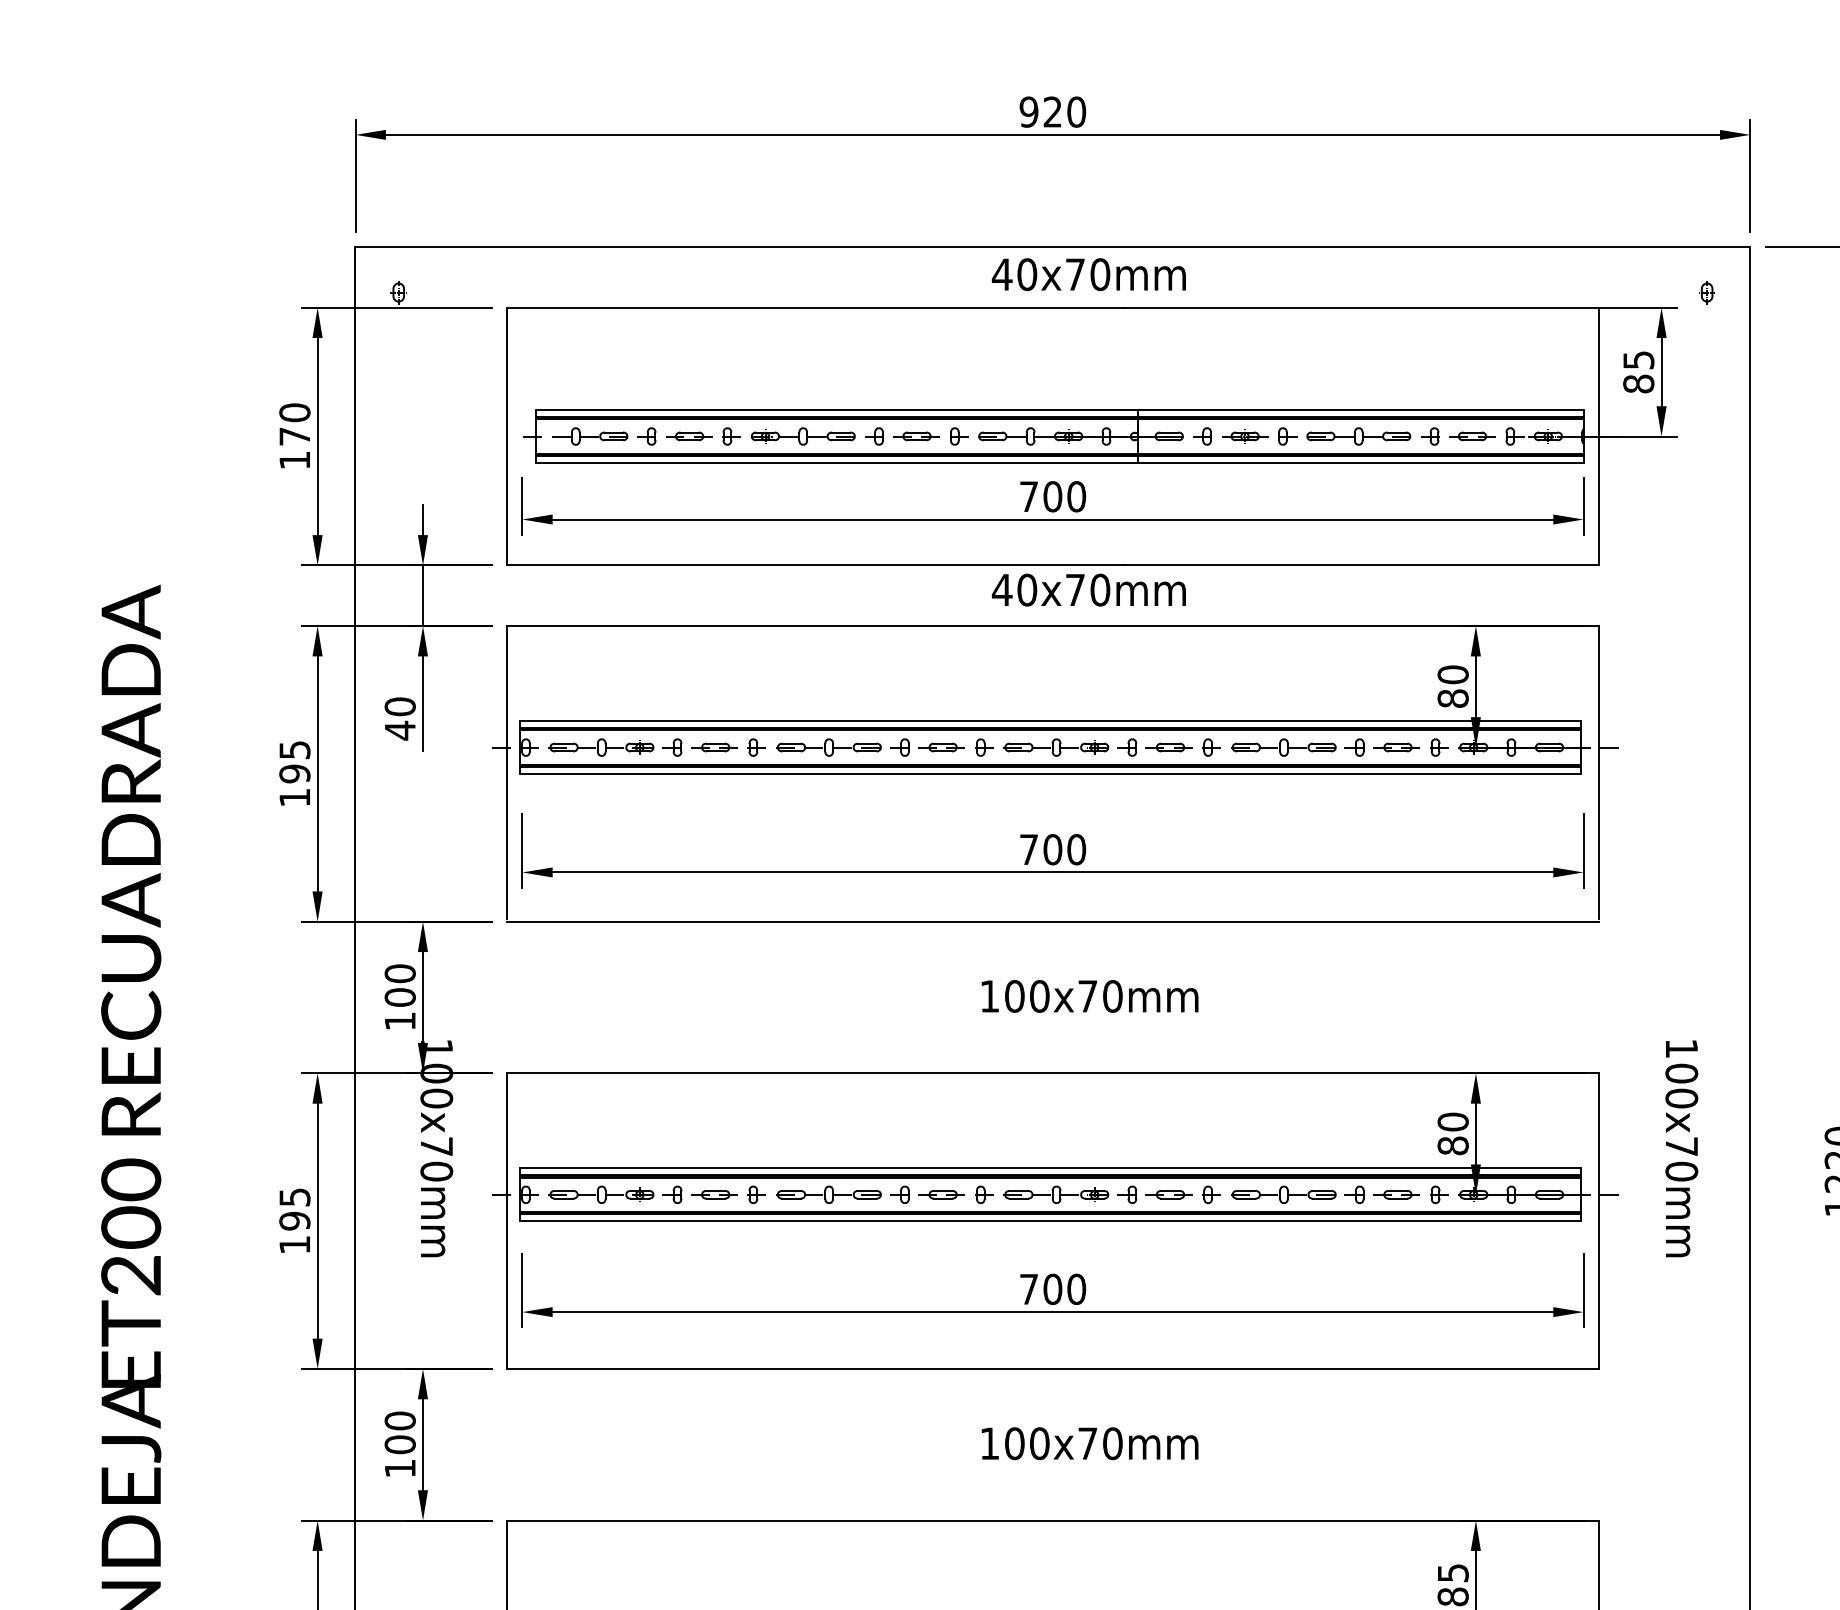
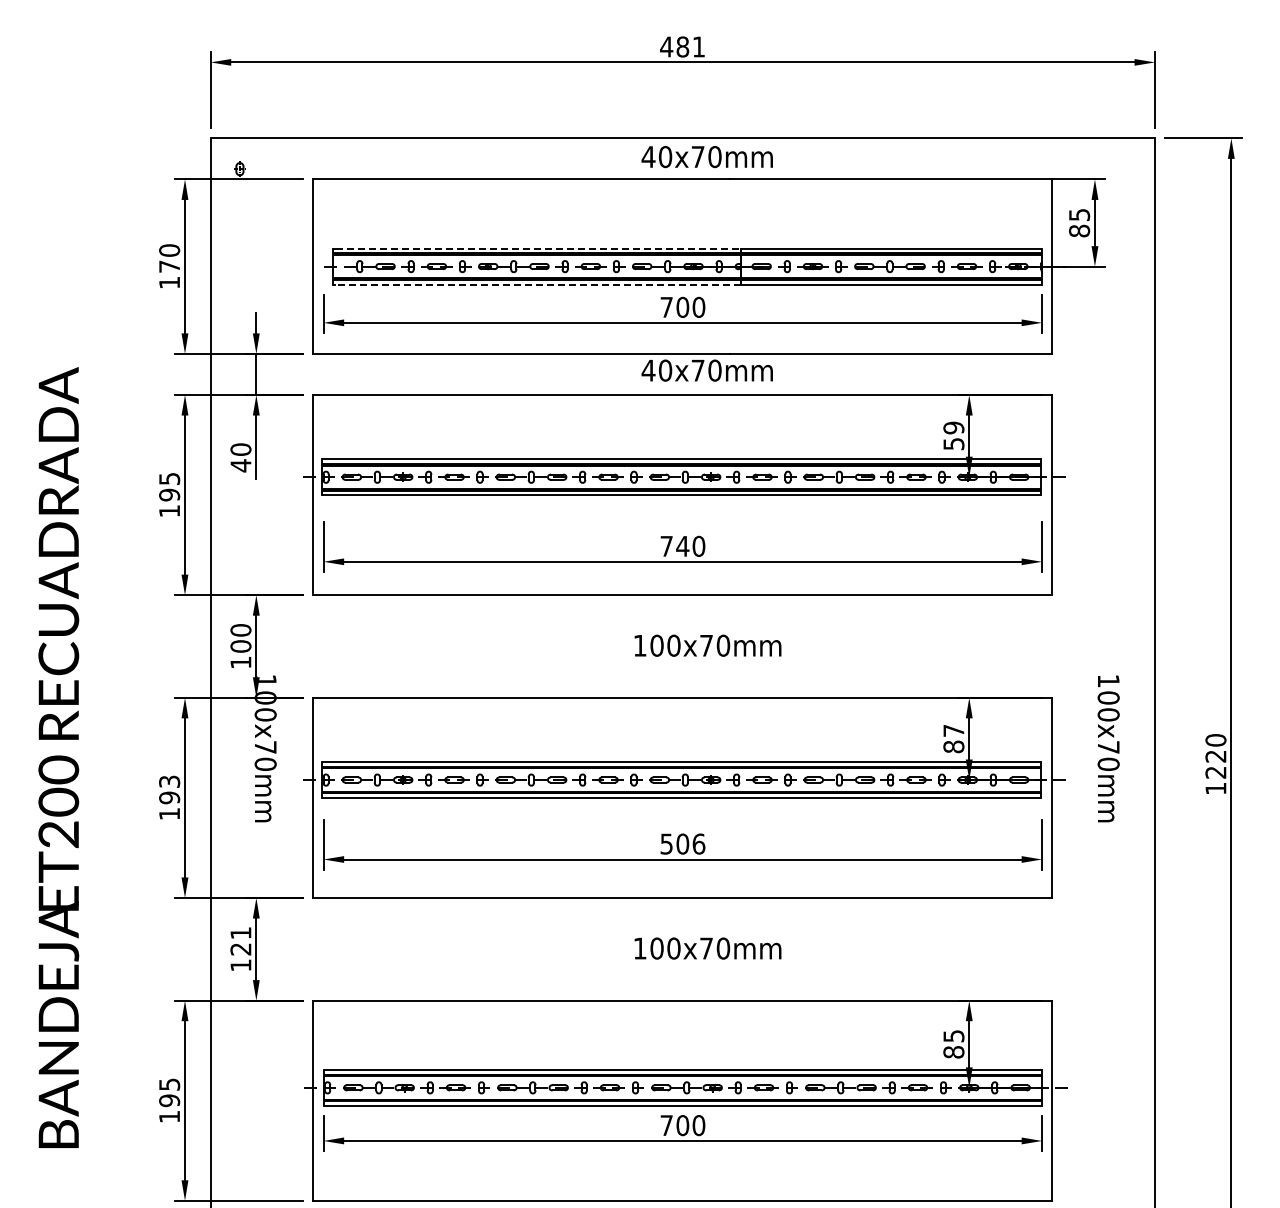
text: (1052, 111) -> (682, 46), 920 -> 481
part: (1706, 291) -> (1125, 168), removed
line: (841, 409) -> (539, 248), solid -> dashed
line: (839, 462) -> (538, 284), solid -> dashed
text: (1452, 685) -> (953, 435), 80 -> 59
text: (1052, 848) -> (682, 545), 700 -> 740
text: (1452, 1121) -> (953, 730), 80 -> 87
text: (294, 1196) -> (169, 781), 195 -> 193
text: (1052, 1288) -> (682, 843), 700 -> 506
text: (399, 1431) -> (240, 940), 100 -> 121

